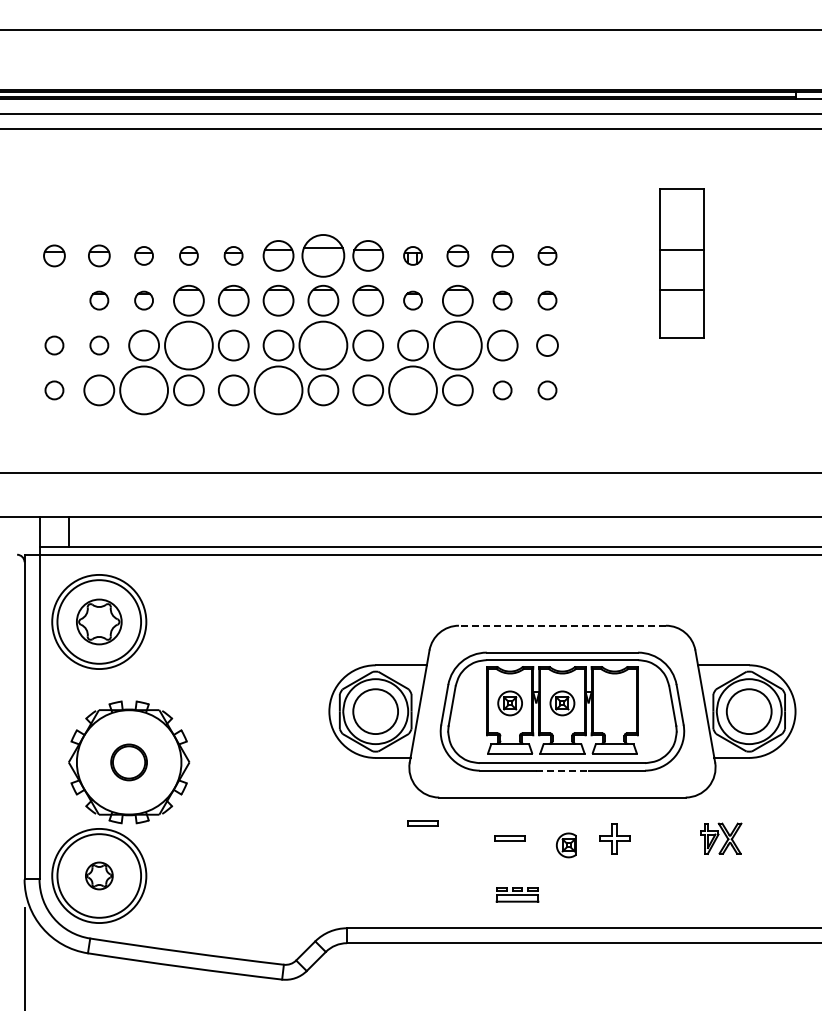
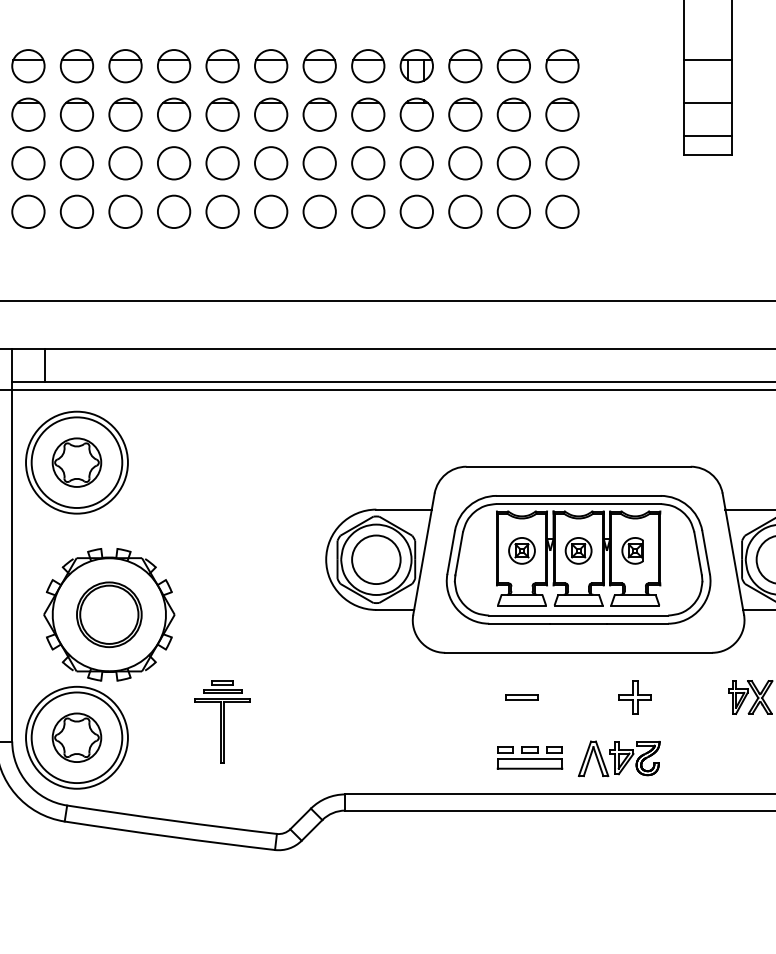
part: (54, 255) -> (28, 65), size x1.43
part: (99, 255) -> (77, 65), size x1.43
part: (143, 255) -> (124, 65), size x1.67
part: (188, 255) -> (173, 65), size x1.67
part: (233, 255) -> (222, 65), size x1.67
part: (323, 255) -> (319, 65), size x0.71
part: (412, 255) -> (416, 65), size x1.67
part: (457, 255) -> (464, 65), size x1.43
part: (502, 255) -> (513, 65), size x1.43
part: (547, 255) -> (562, 65), size x1.67
part: (54, 300) -> (28, 114), added
part: (99, 300) -> (77, 114), size x1.67
part: (143, 300) -> (124, 114), size x1.67
part: (412, 300) -> (416, 114), size x1.67
part: (502, 300) -> (513, 114), size x1.67
part: (547, 300) -> (562, 114), size x1.67
line: (681, 320) -> (707, 136), added
circle: (54, 345) -> (28, 163), size x1.67
circle: (99, 345) -> (77, 163), size x1.67
circle: (188, 345) -> (173, 163), size x0.62
circle: (323, 345) -> (319, 163), size x0.62
circle: (457, 345) -> (464, 163), size x0.62
circle: (547, 345) -> (562, 163), size x1.43
circle: (54, 390) -> (28, 211), size x1.67
circle: (144, 390) -> (125, 211), size x0.62
circle: (278, 390) -> (271, 211), size x0.62
circle: (412, 390) -> (416, 211), size x0.62
circle: (502, 390) -> (513, 211), size x1.67
circle: (547, 390) -> (562, 211), size x1.67
line: (562, 625) -> (578, 466), dashed -> solid
part: (128, 762) -> (108, 614), size x1.67
line: (562, 770) -> (578, 623), dashed -> solid
part: (422, 823) -> (427, 680), removed
part: (566, 845) -> (632, 550), moved
part: (233, 861) -> (222, 722), added
part: (99, 875) -> (77, 737), size x1.67
part: (517, 894) -> (529, 757), size x1.43
part: (599, 895) -> (618, 758), added

